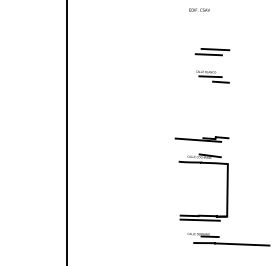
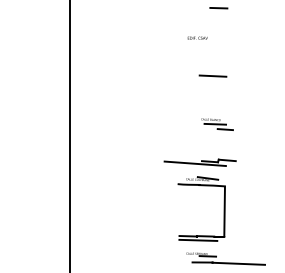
line: (208, 54) -> (206, 80), removed
part: (212, 76) -> (217, 124), moved
part: (201, 139) -> (199, 162), size x1.4

